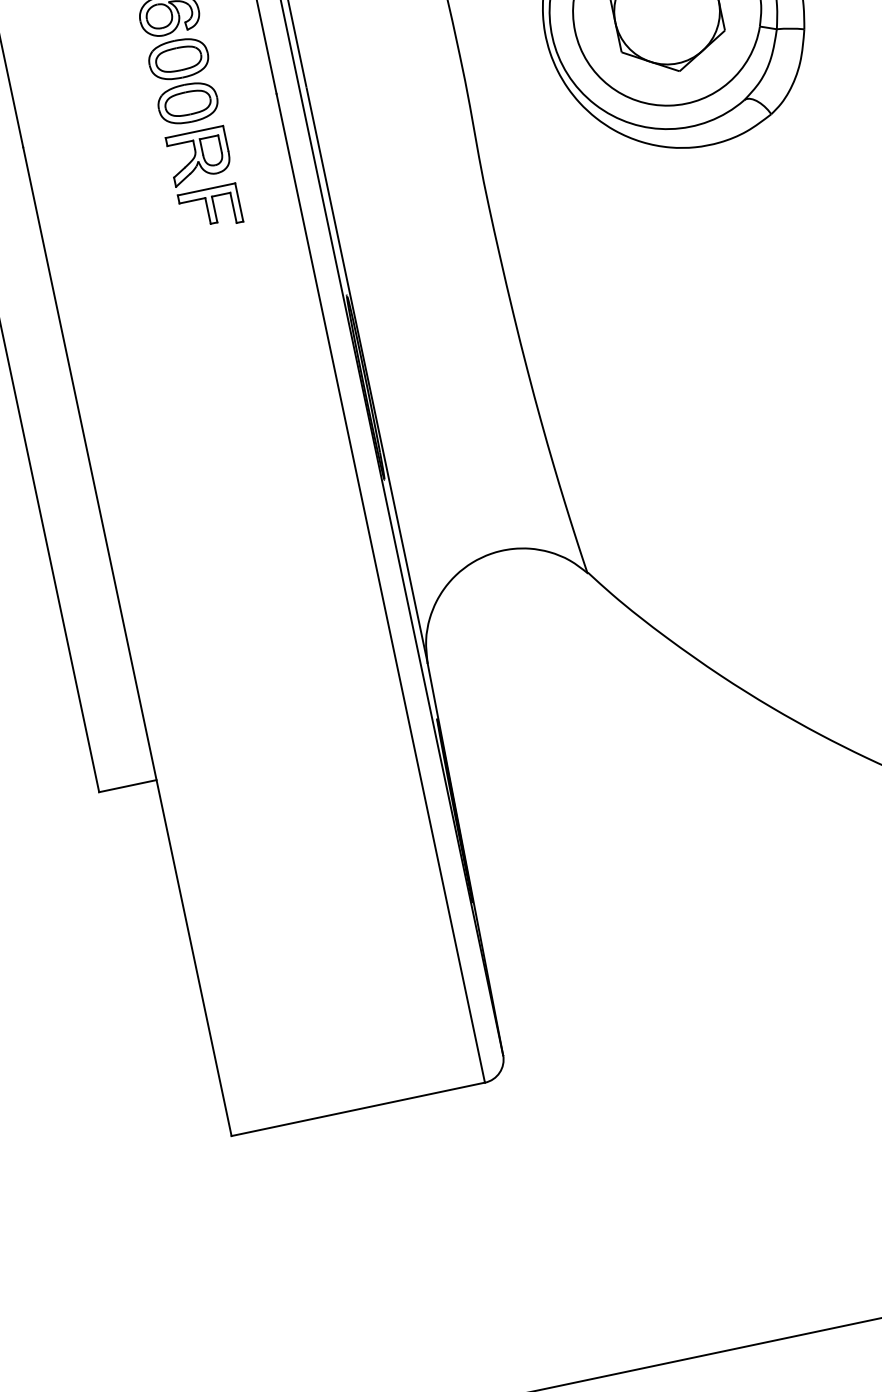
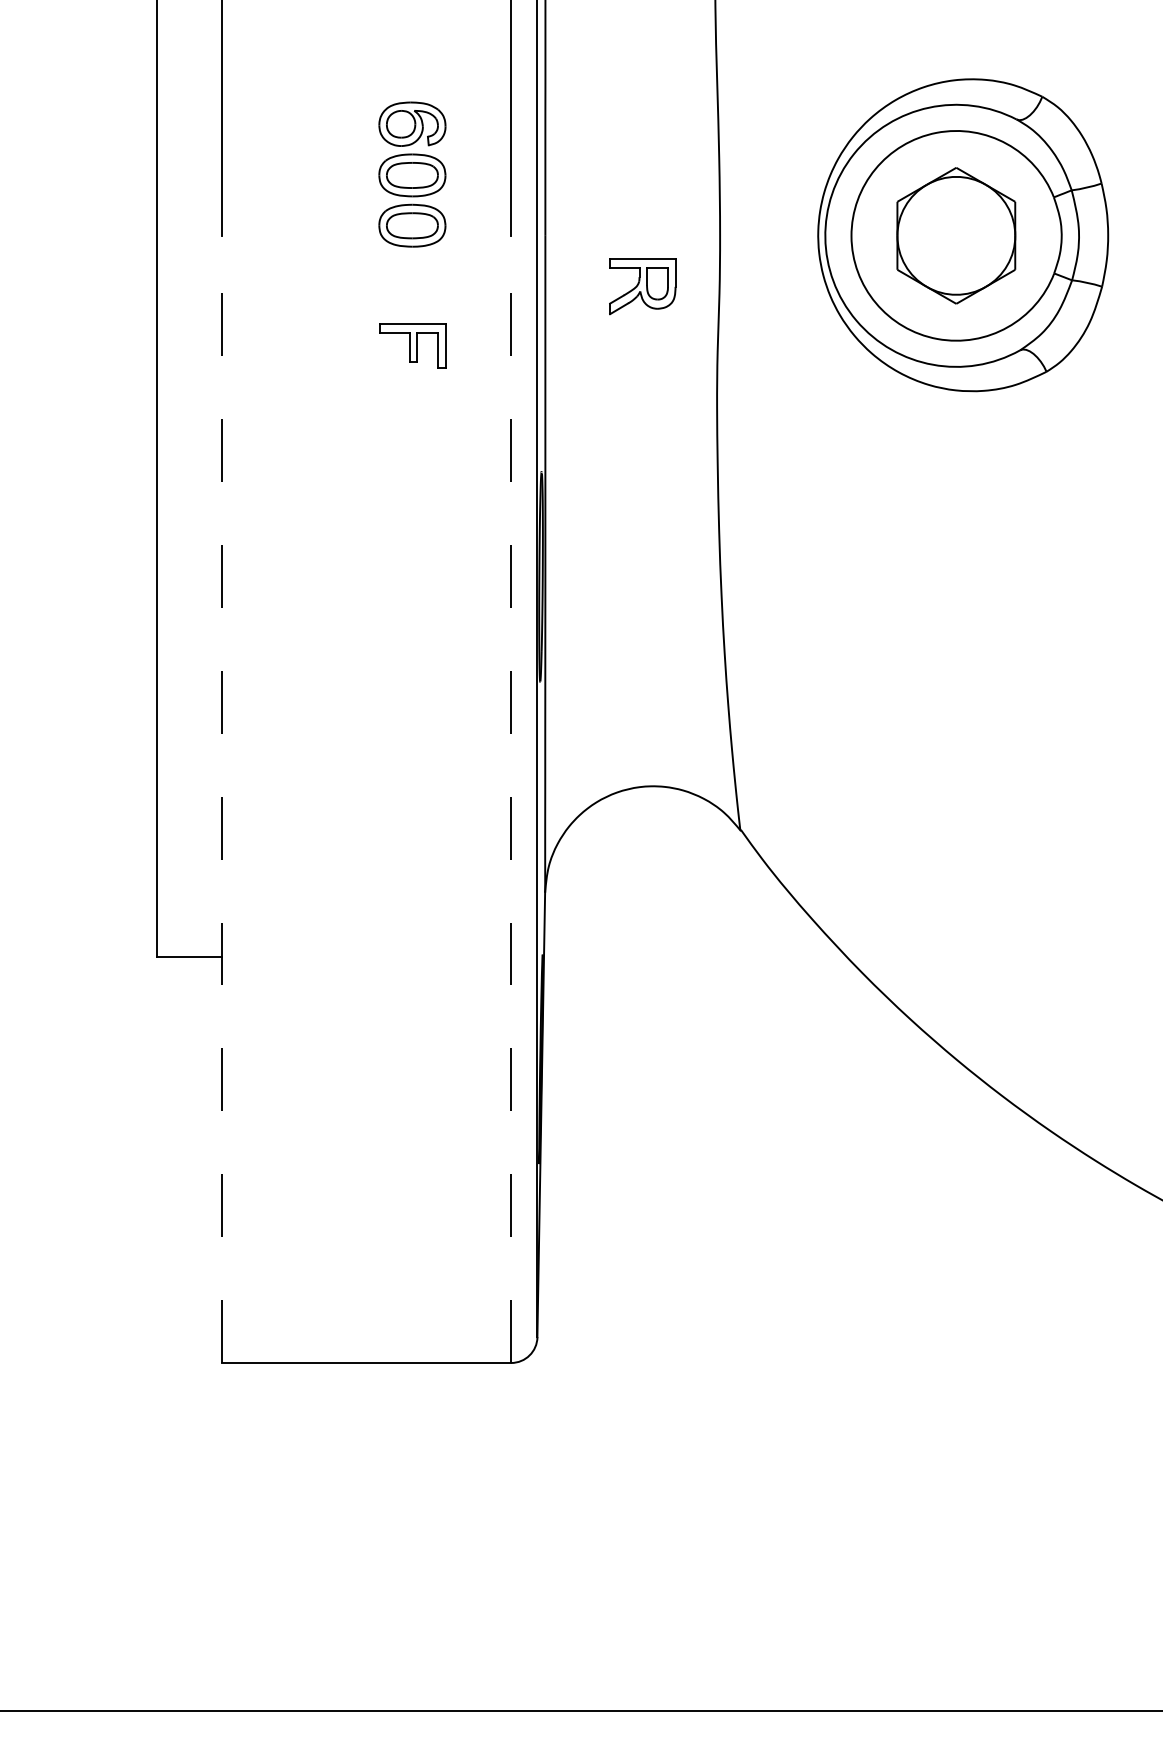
part: (199, 156) -> (642, 286), moved
line: (381, 588) -> (511, 799), solid -> dashed
line: (127, 641) -> (222, 799), solid -> dashed

